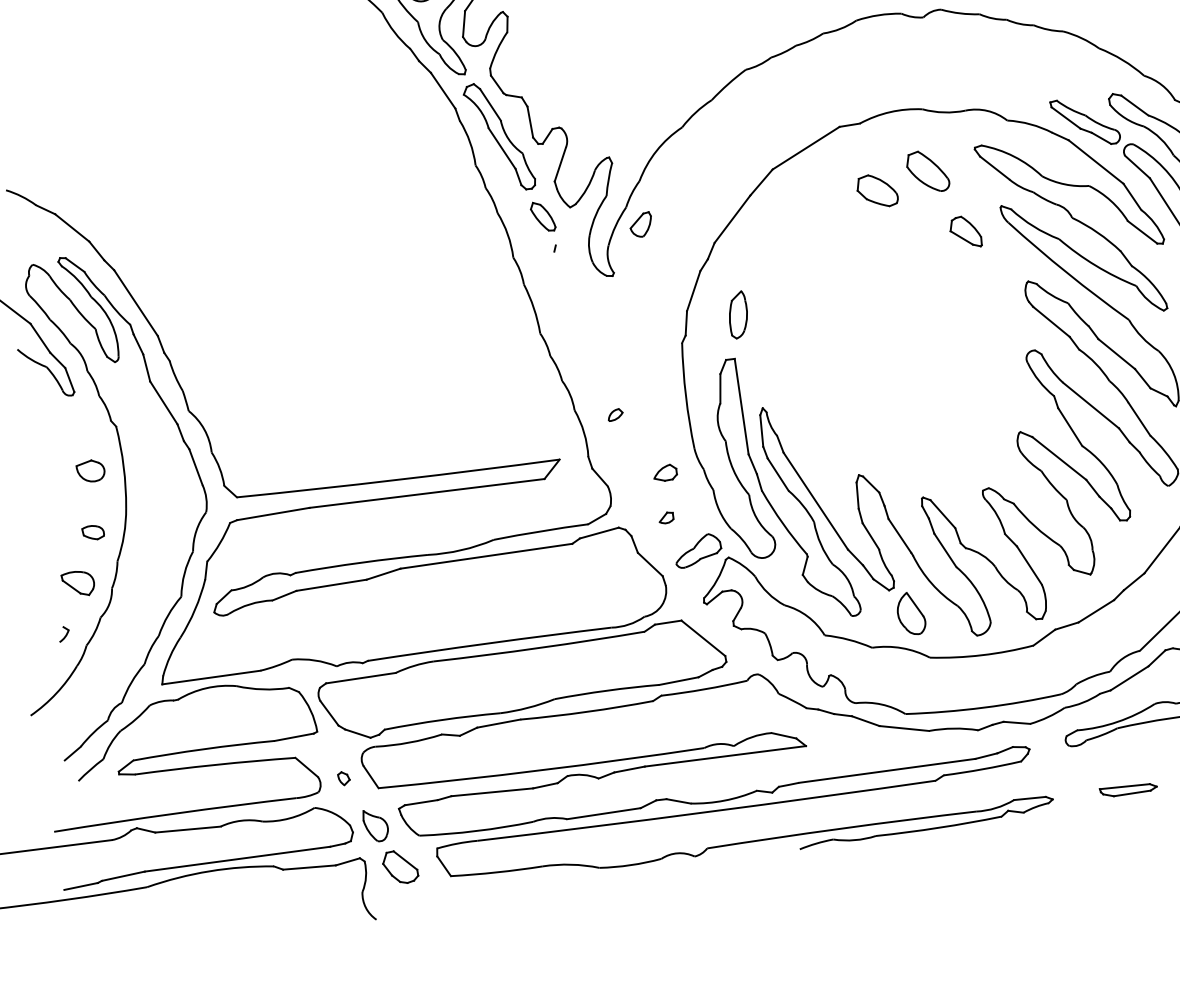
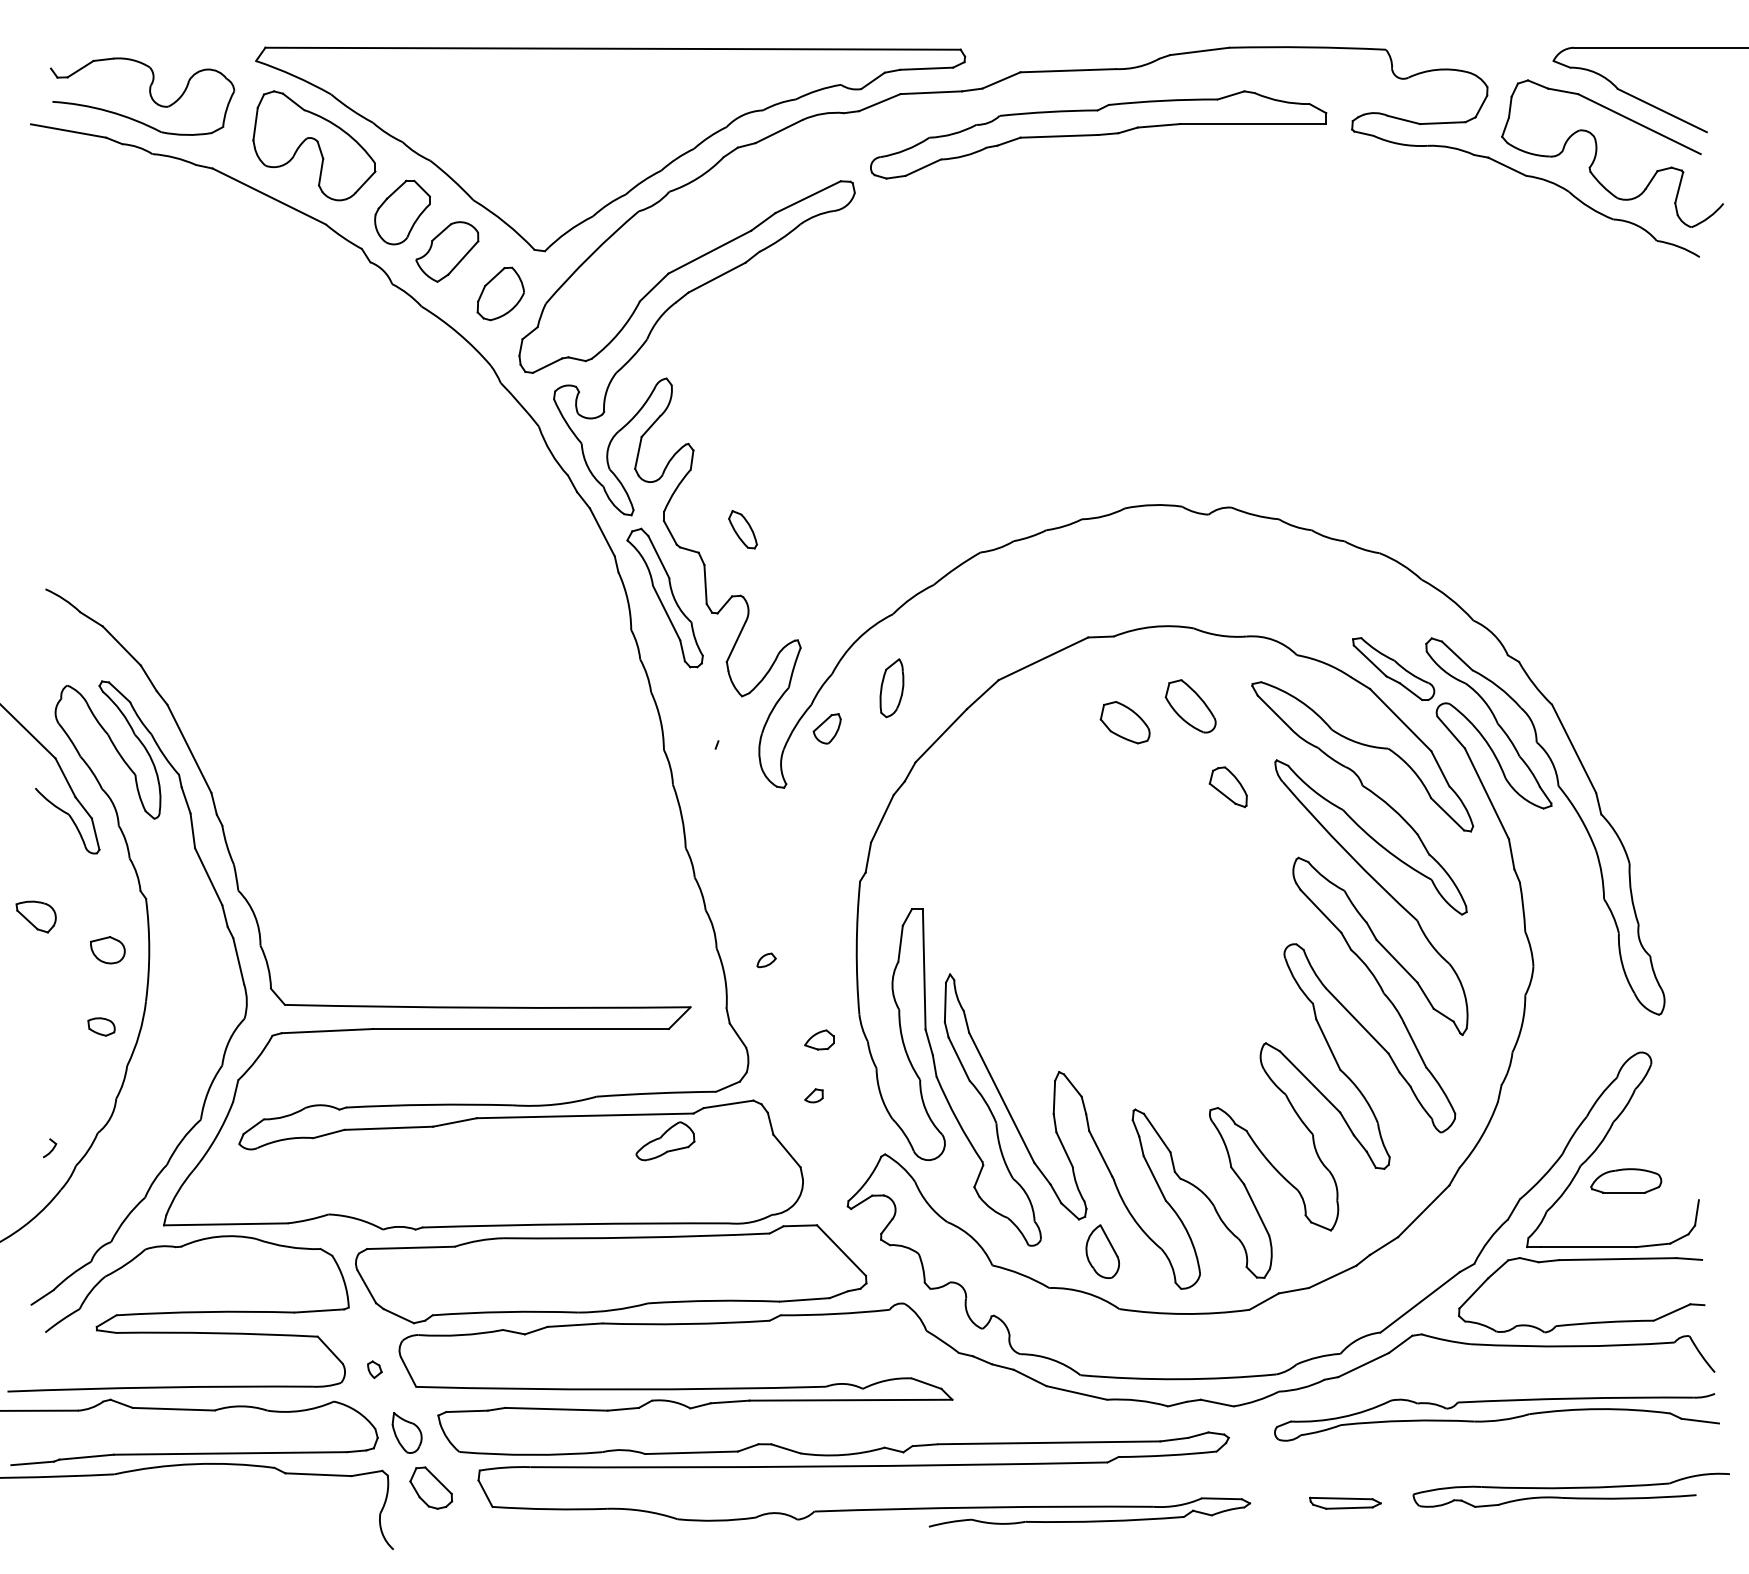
part: (542, 216) -> (742, 529), moved
part: (737, 315) -> (891, 688), moved
part: (698, 550) -> (665, 1141), moved
part: (77, 583) -> (35, 916), moved

